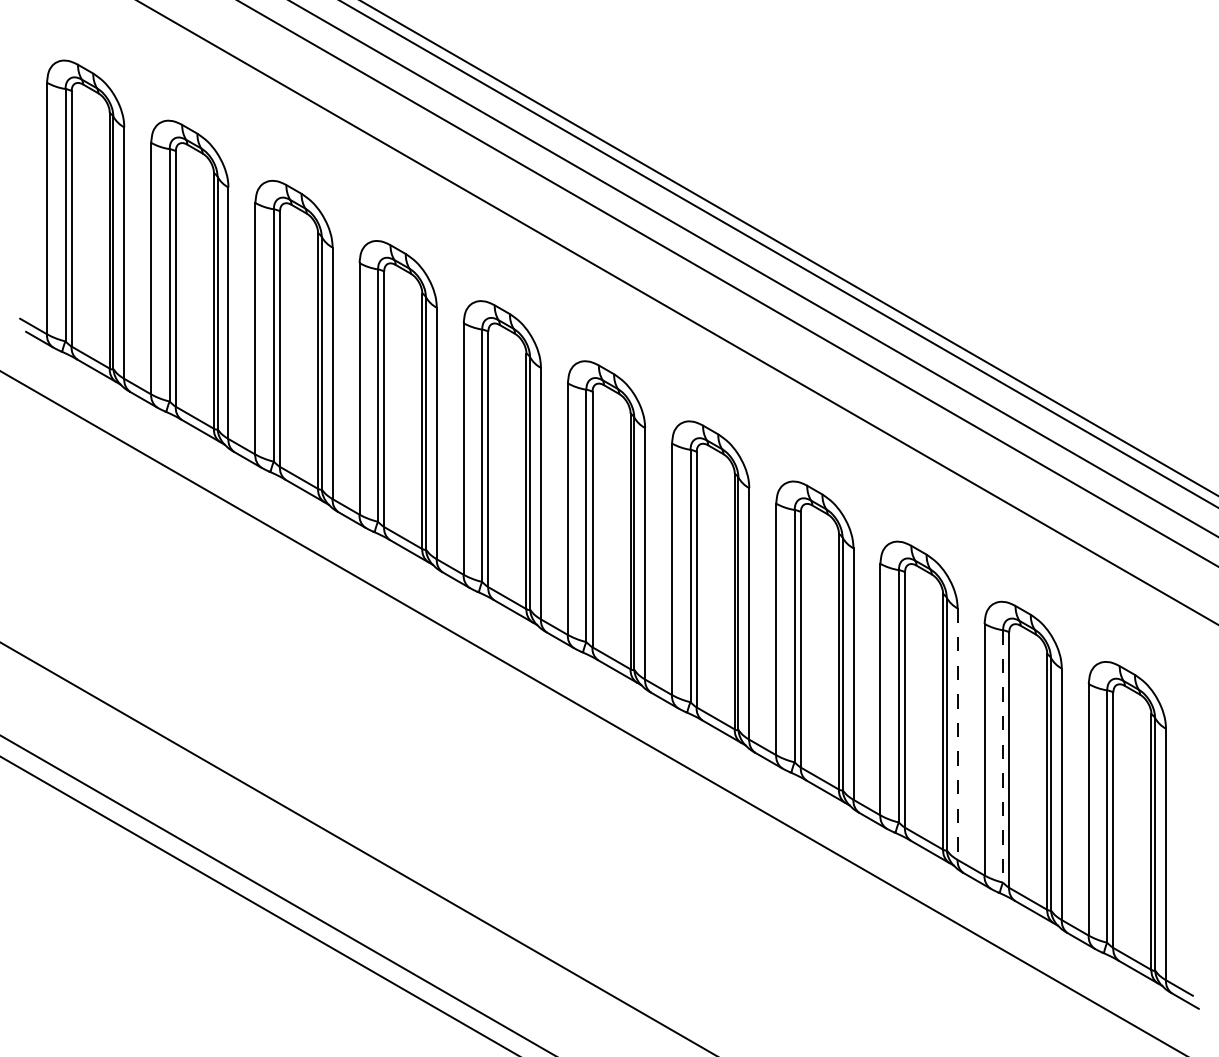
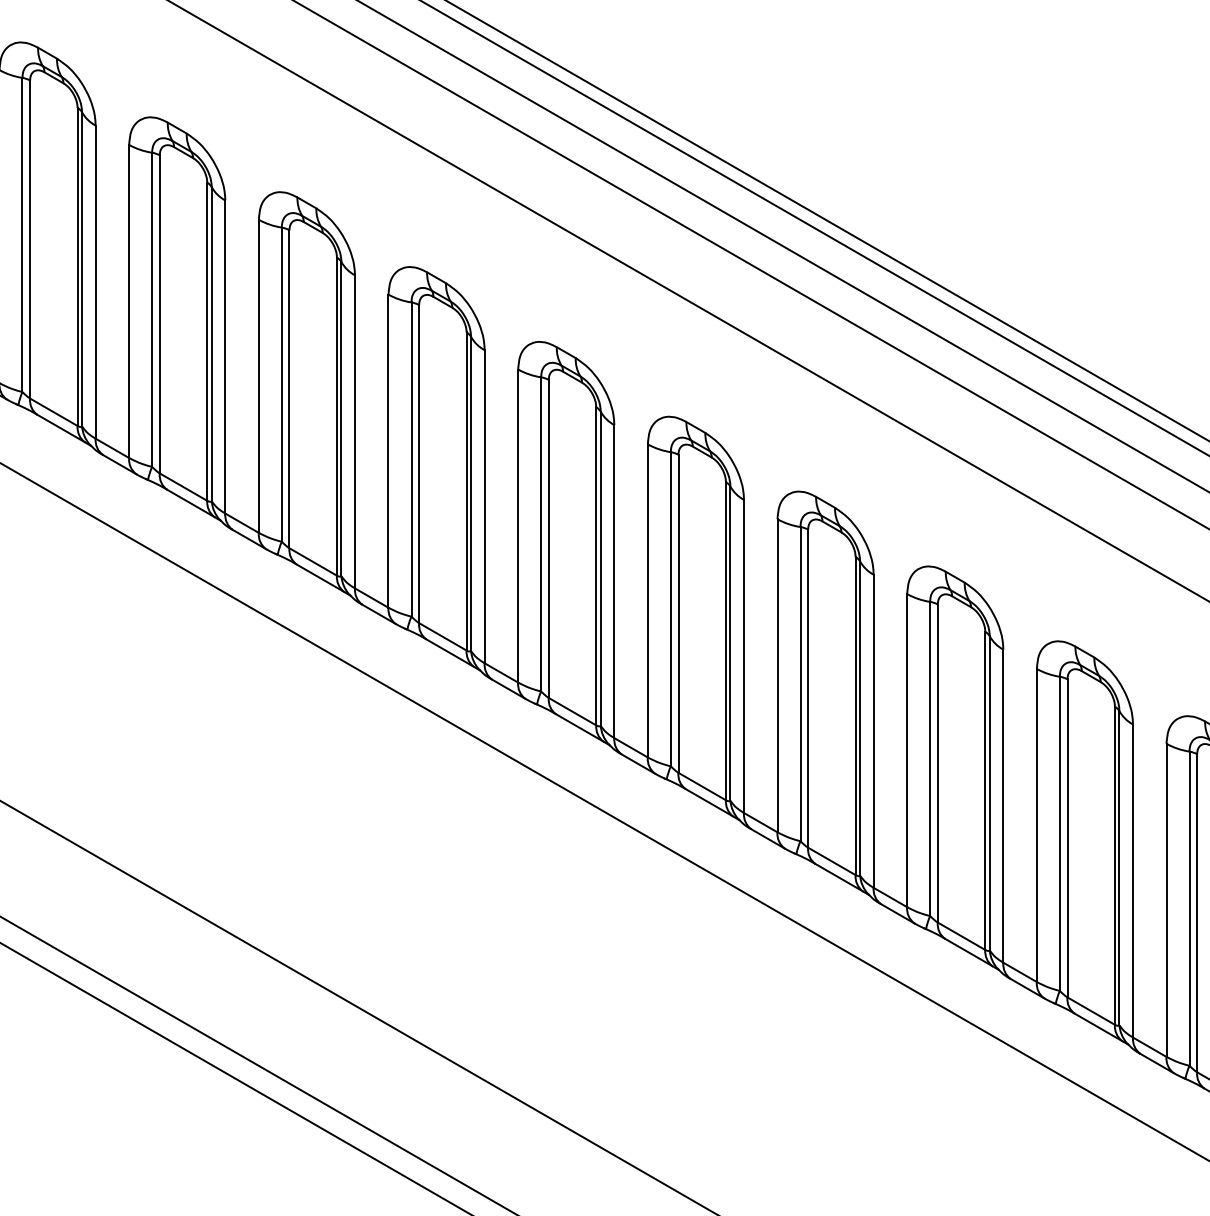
line: (957, 734) -> (1132, 881), dashed -> solid
line: (1003, 756) -> (1190, 908), dashed -> solid

